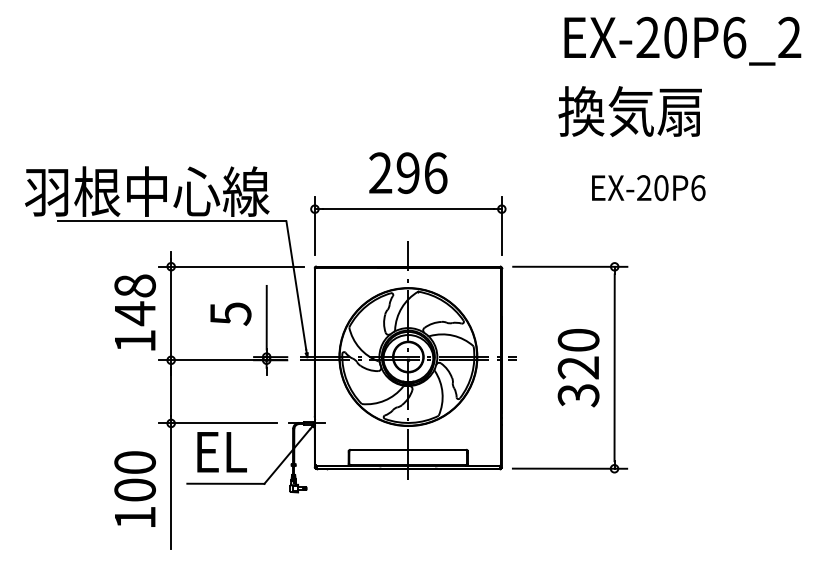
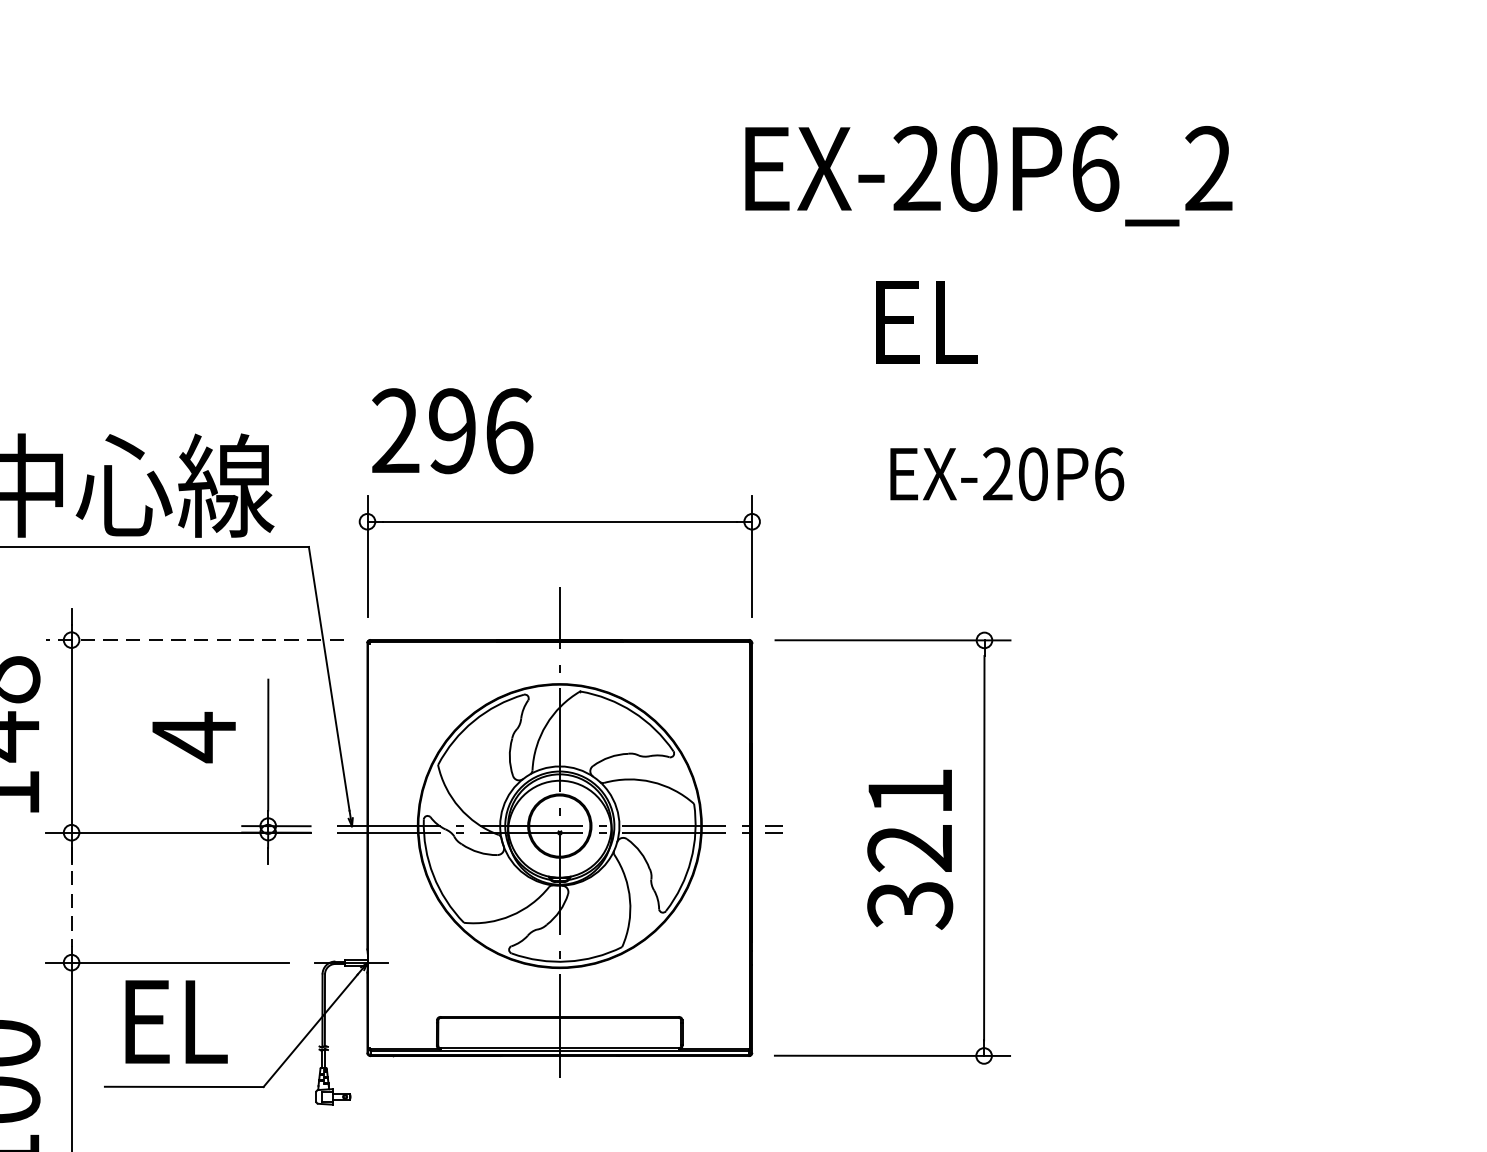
text: (682, 40) -> (988, 174), moved
text: (629, 111) -> (1014, 320), 換気扇 -> EL
text: (408, 172) -> (453, 429), moved
text: (648, 188) -> (1006, 475), moved
line: (231, 266) -> (195, 639), solid -> dashed
text: (230, 313) -> (193, 736), 5 -> 4
text: (578, 340) -> (909, 791), 320 -> 321
line: (171, 391) -> (72, 896), solid -> dashed

